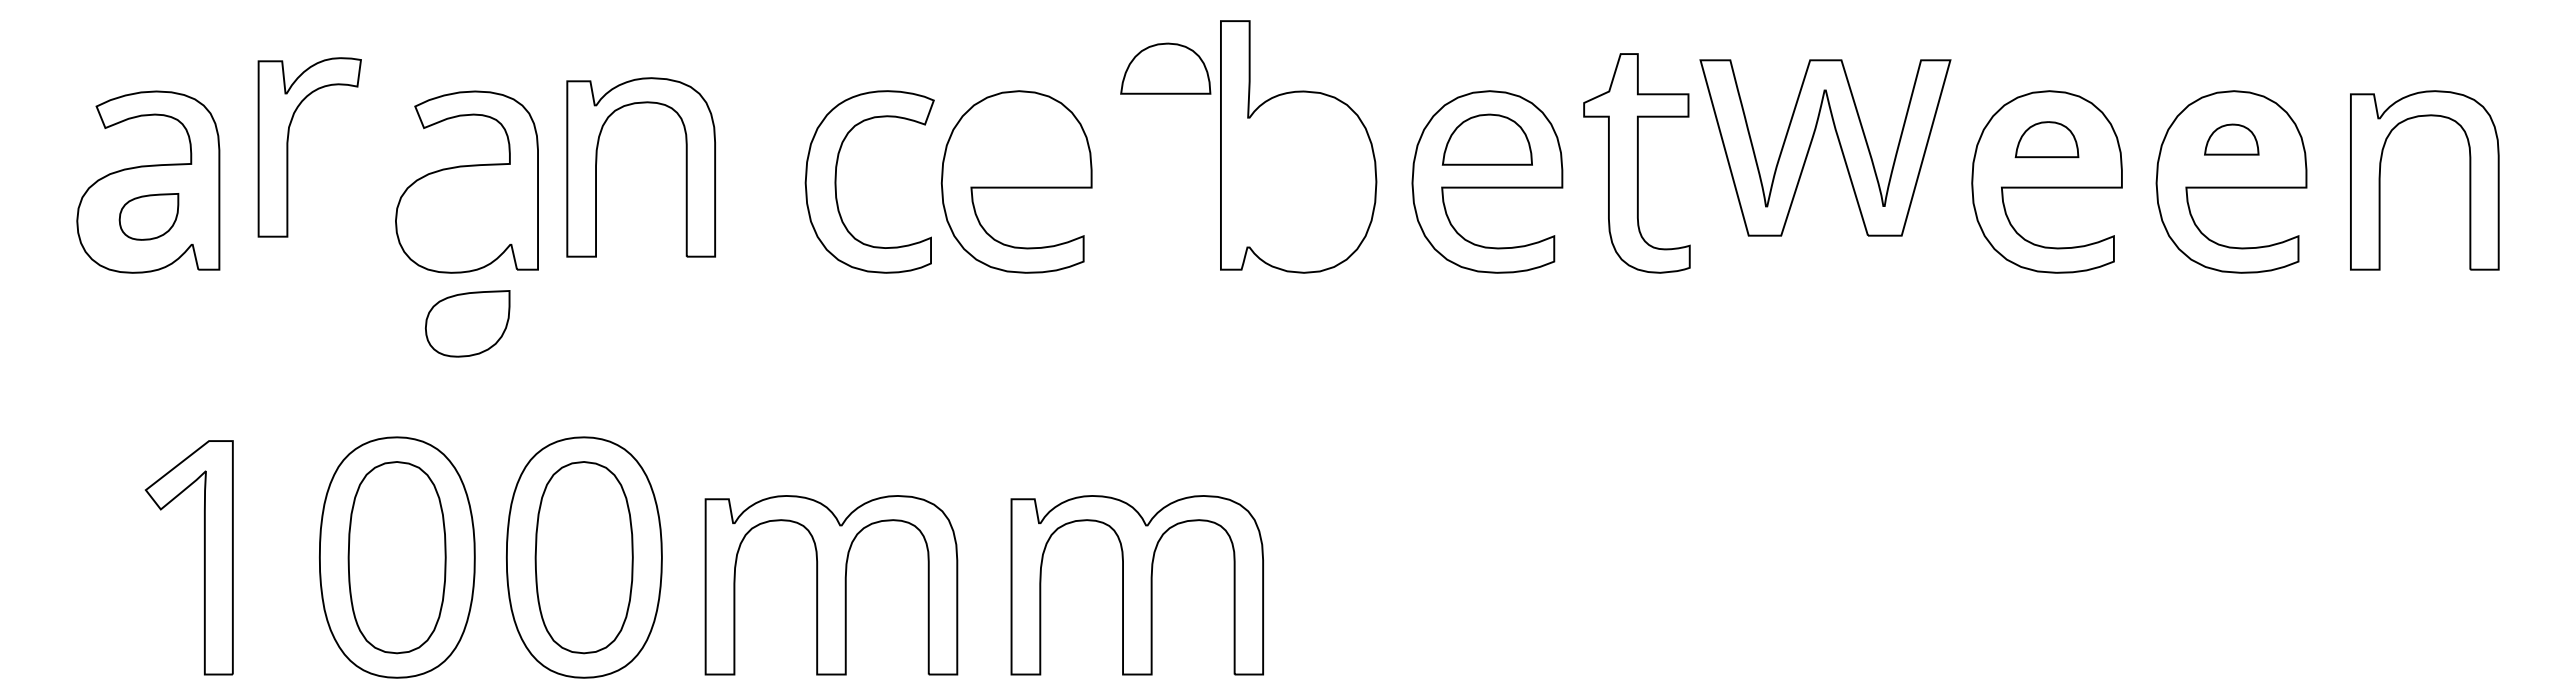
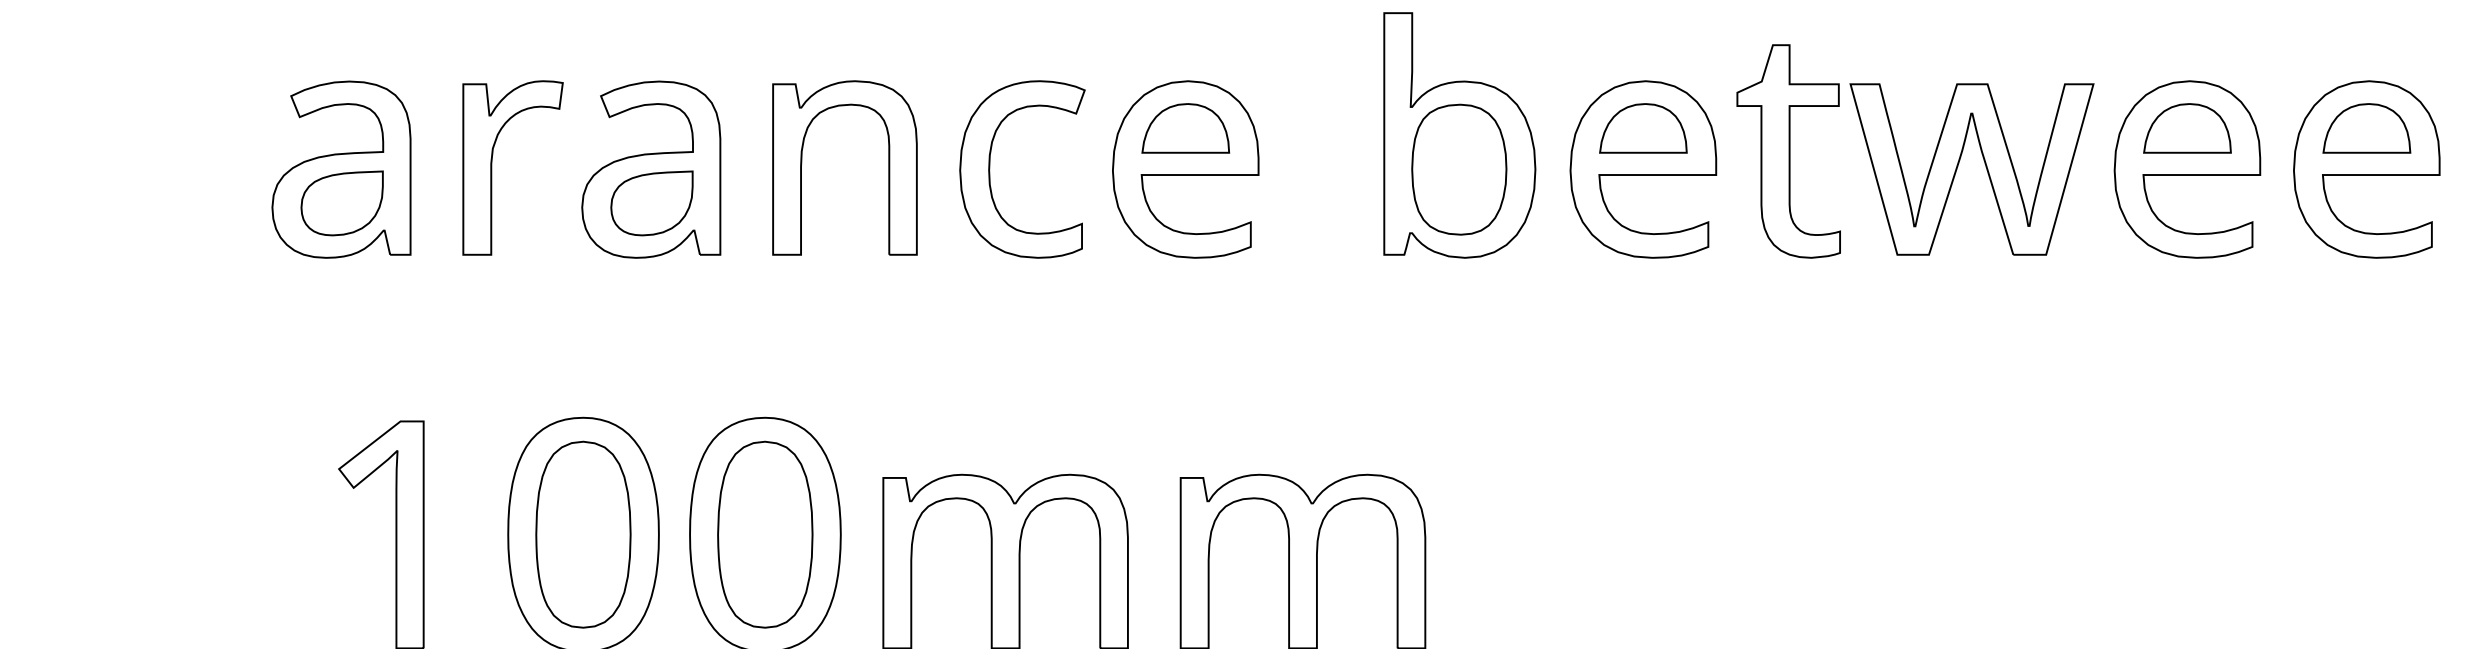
part: (1165, 68) -> (1185, 128), moved
part: (2046, 139) -> (2186, 128), size x1.43
part: (2231, 139) -> (2366, 128), size x1.67
part: (1838, 142) -> (1984, 164), moved
part: (288, 147) -> (492, 168), moved
part: (597, 162) -> (802, 163), moved
part: (836, 181) -> (990, 169), moved
part: (1297, 181) -> (1458, 169), added
part: (148, 216) -> (341, 203), size x1.43
part: (467, 323) -> (651, 203), moved

